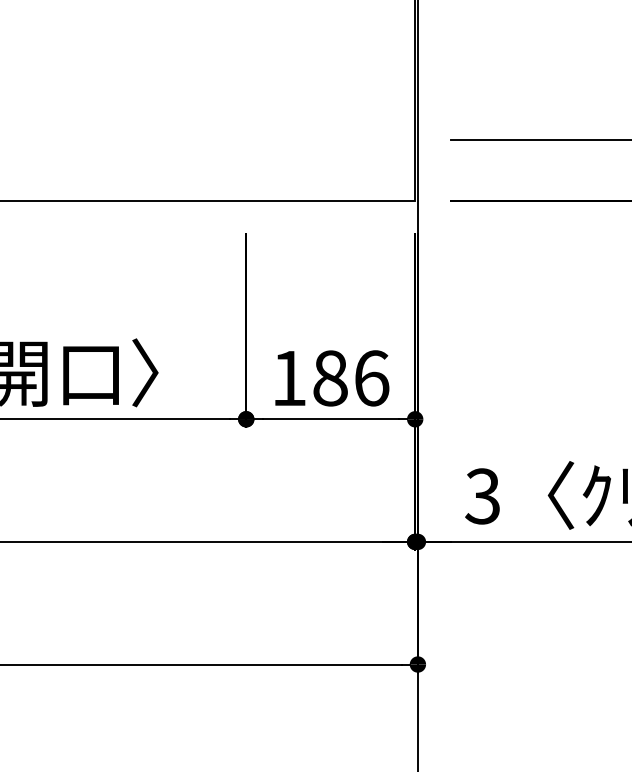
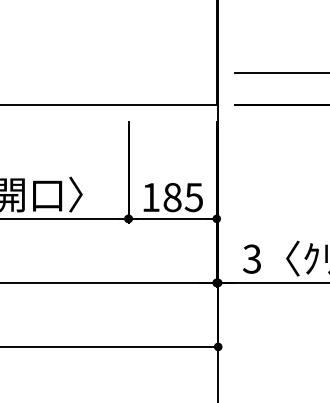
text: (370, 378) -> (193, 197), 186 -> 185

